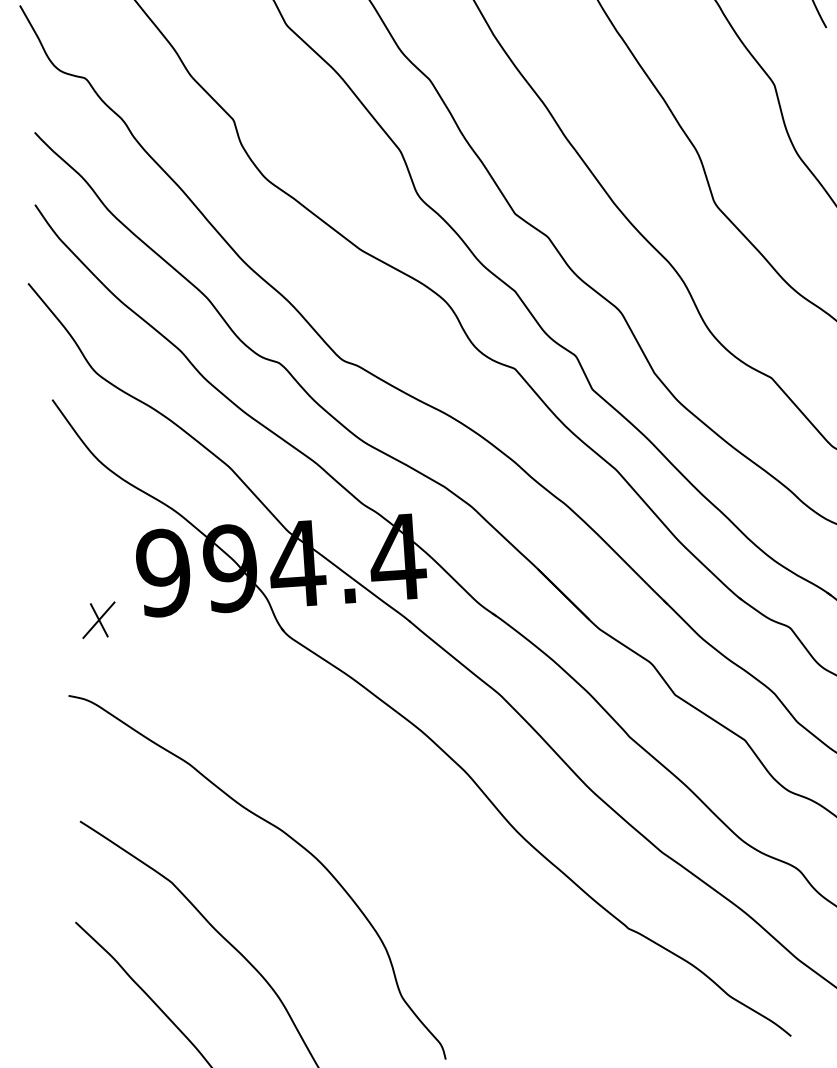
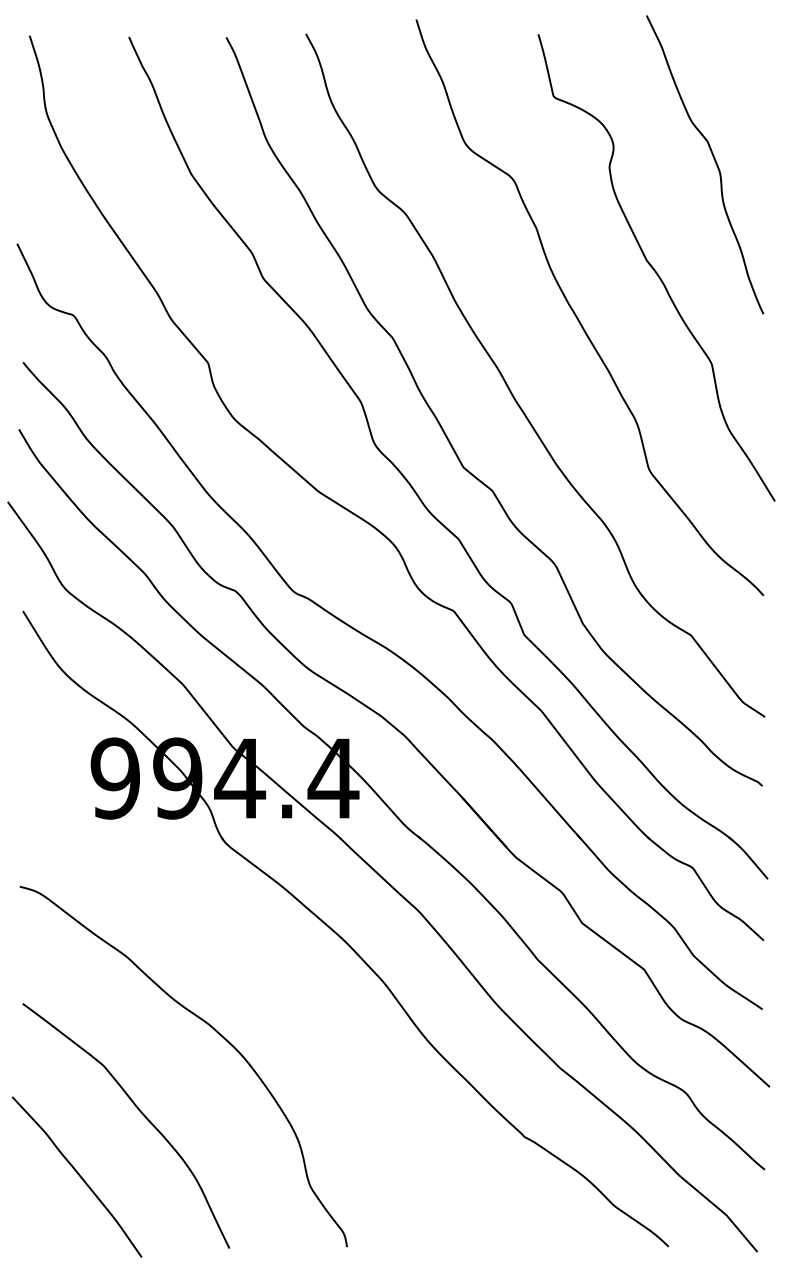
part: (98, 620) -> (52, 818), removed

